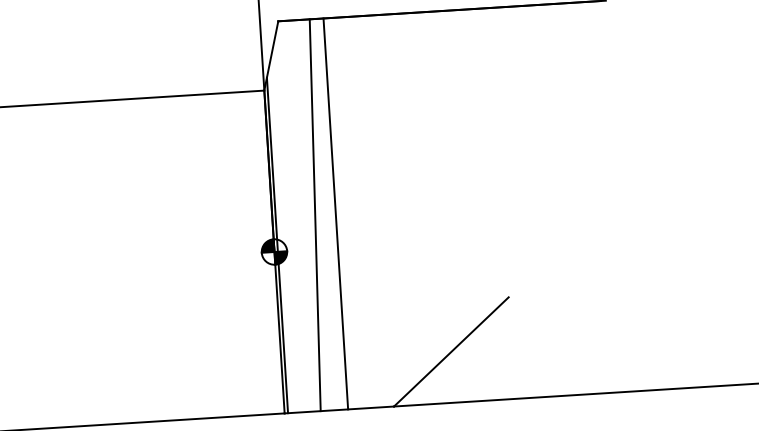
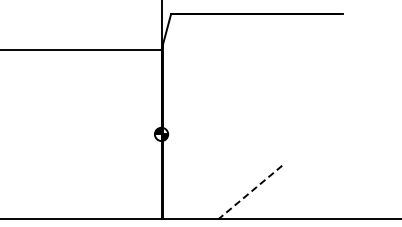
line: (335, 213) -> (194, 116), removed
line: (314, 215) -> (183, 116), removed
line: (451, 352) -> (250, 192), solid -> dashed

